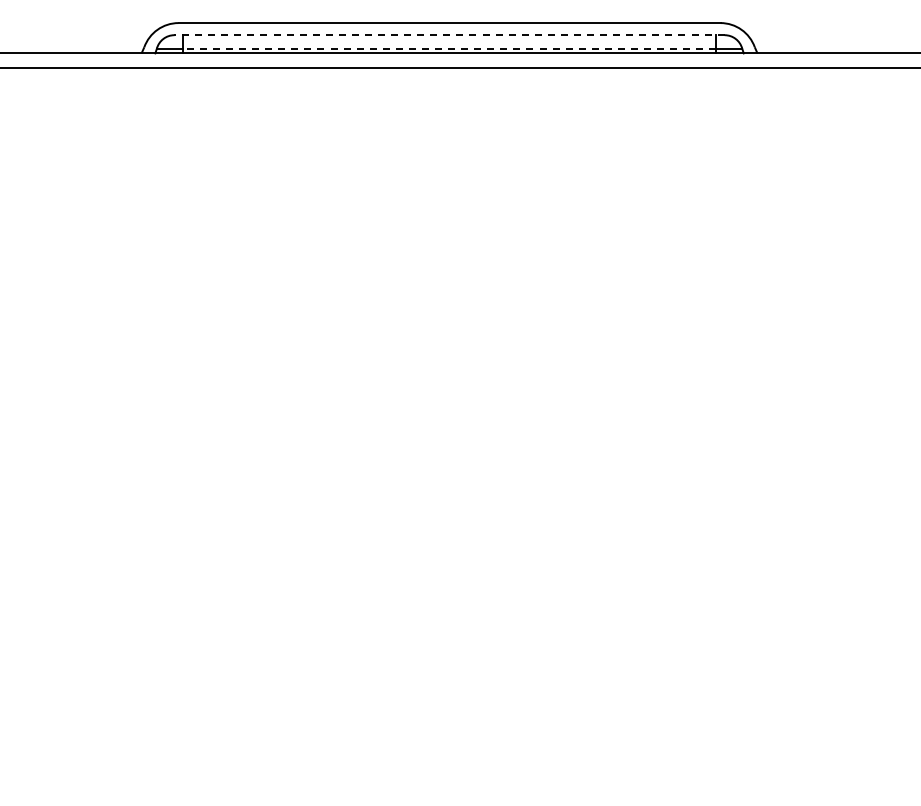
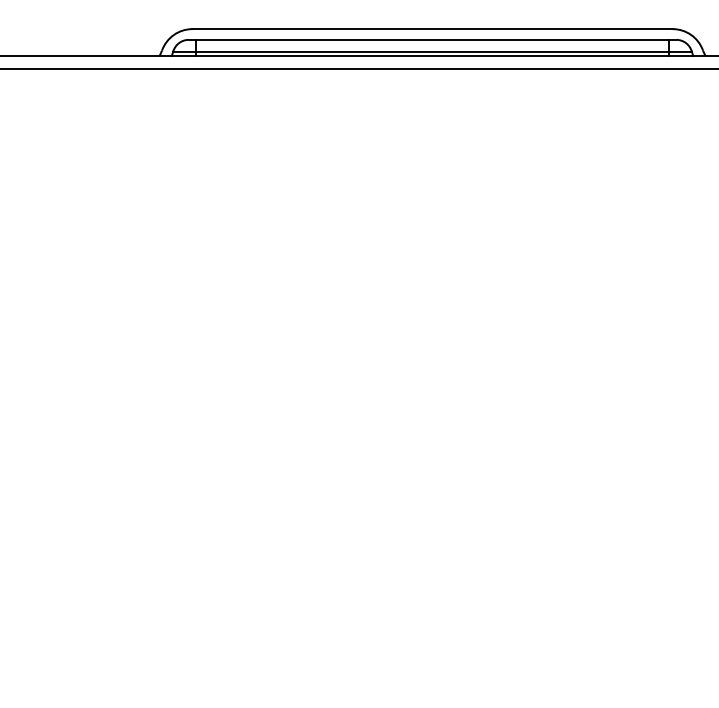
line: (449, 35) -> (432, 40), dashed -> solid
line: (449, 48) -> (432, 51), dashed -> solid

